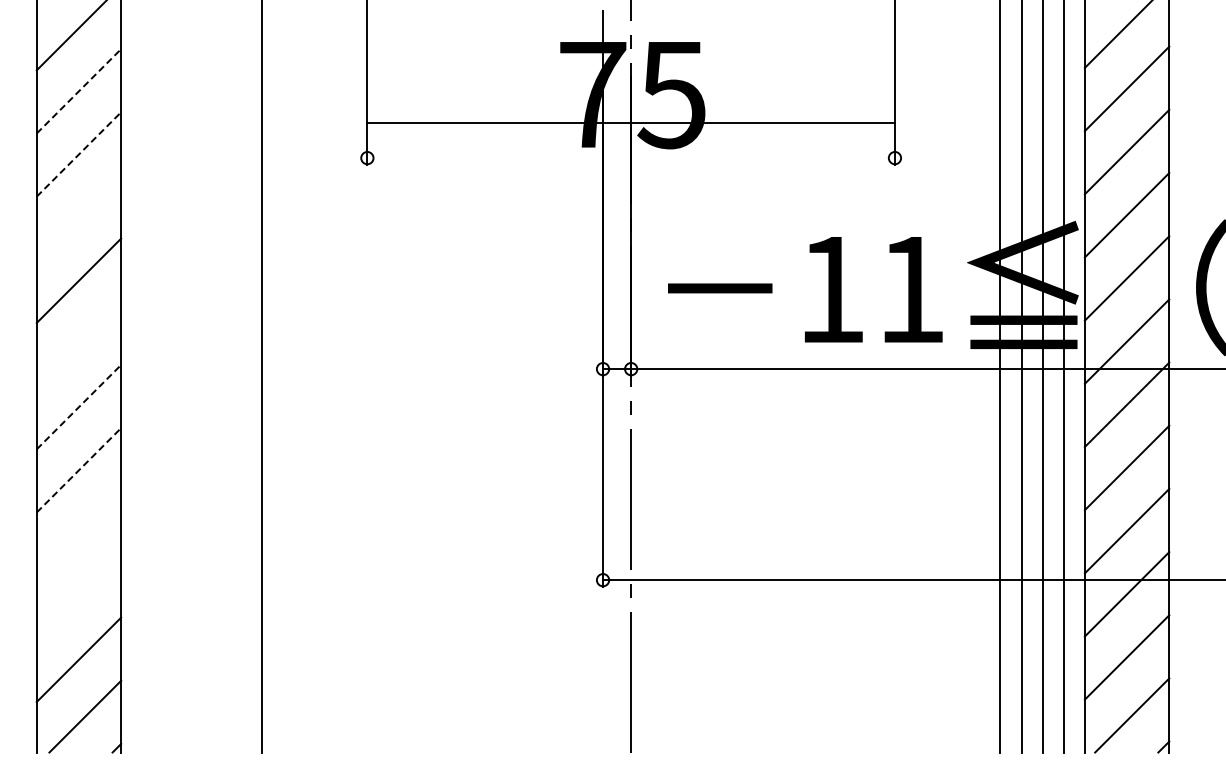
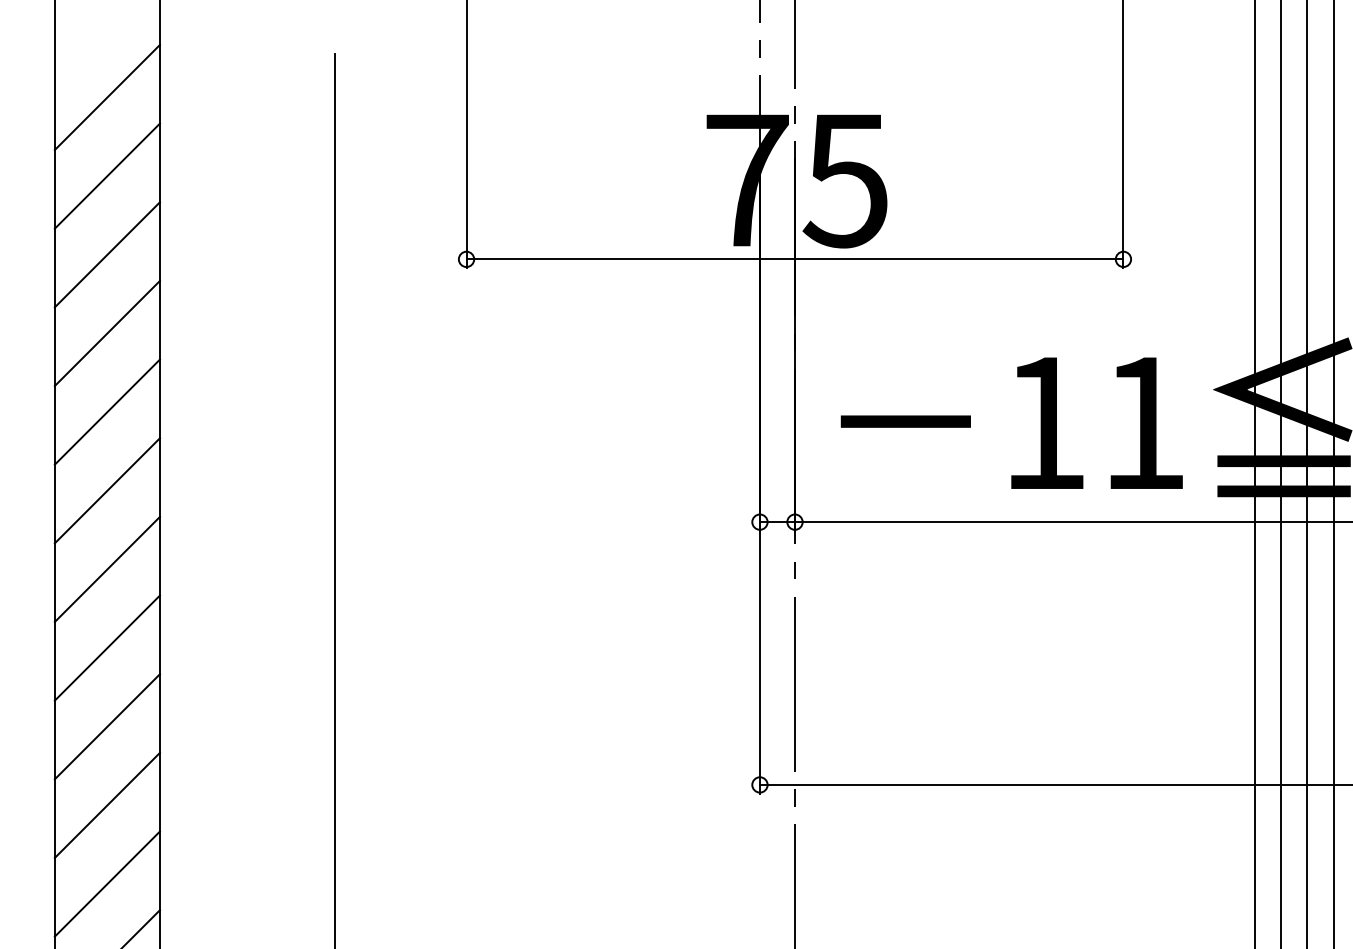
line: (78, 91) -> (106, 176), dashed -> solid
line: (630, 123) -> (794, 259), moved
line: (78, 154) -> (106, 254), dashed -> solid
line: (78, 217) -> (106, 333), added
line: (78, 343) -> (106, 490), added
line: (78, 407) -> (106, 569), dashed -> solid
line: (78, 470) -> (106, 648), dashed -> solid
line: (78, 533) -> (106, 726), added
line: (78, 596) -> (106, 805), added

